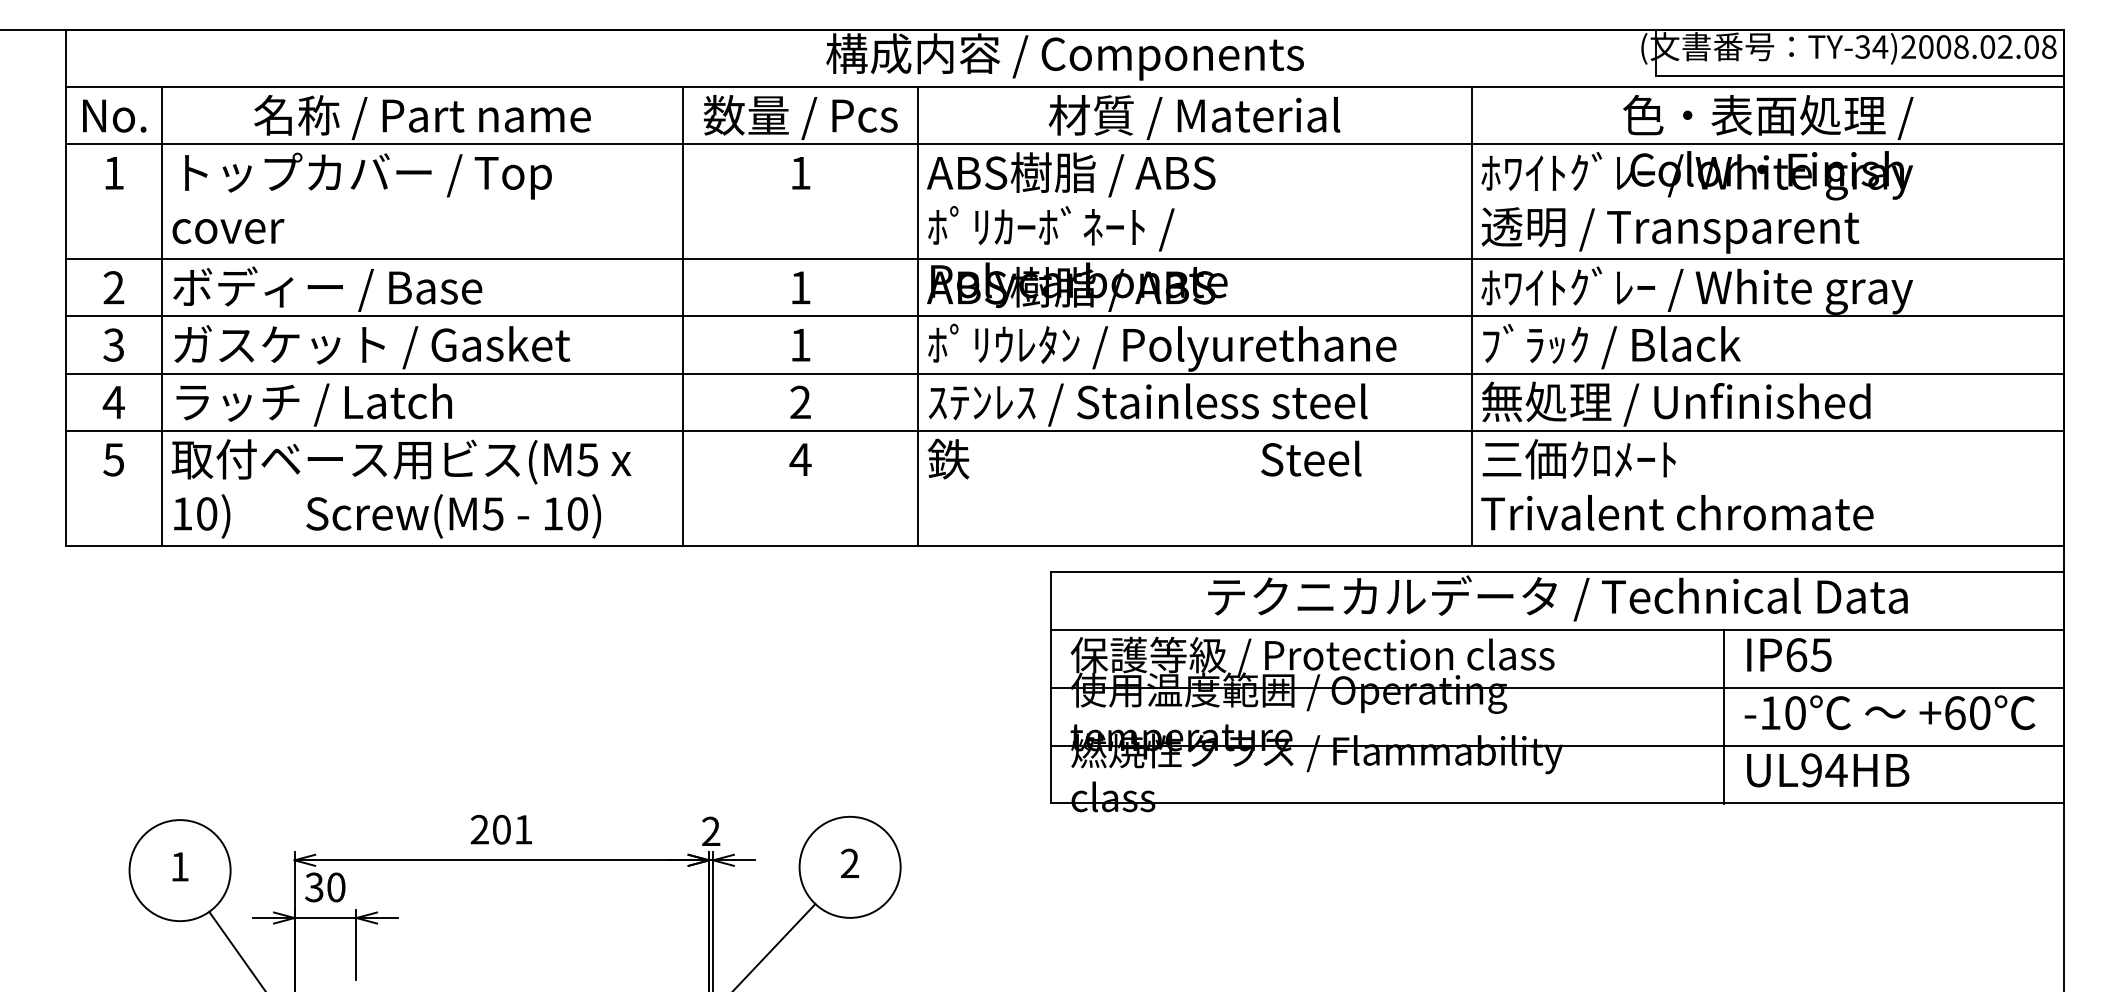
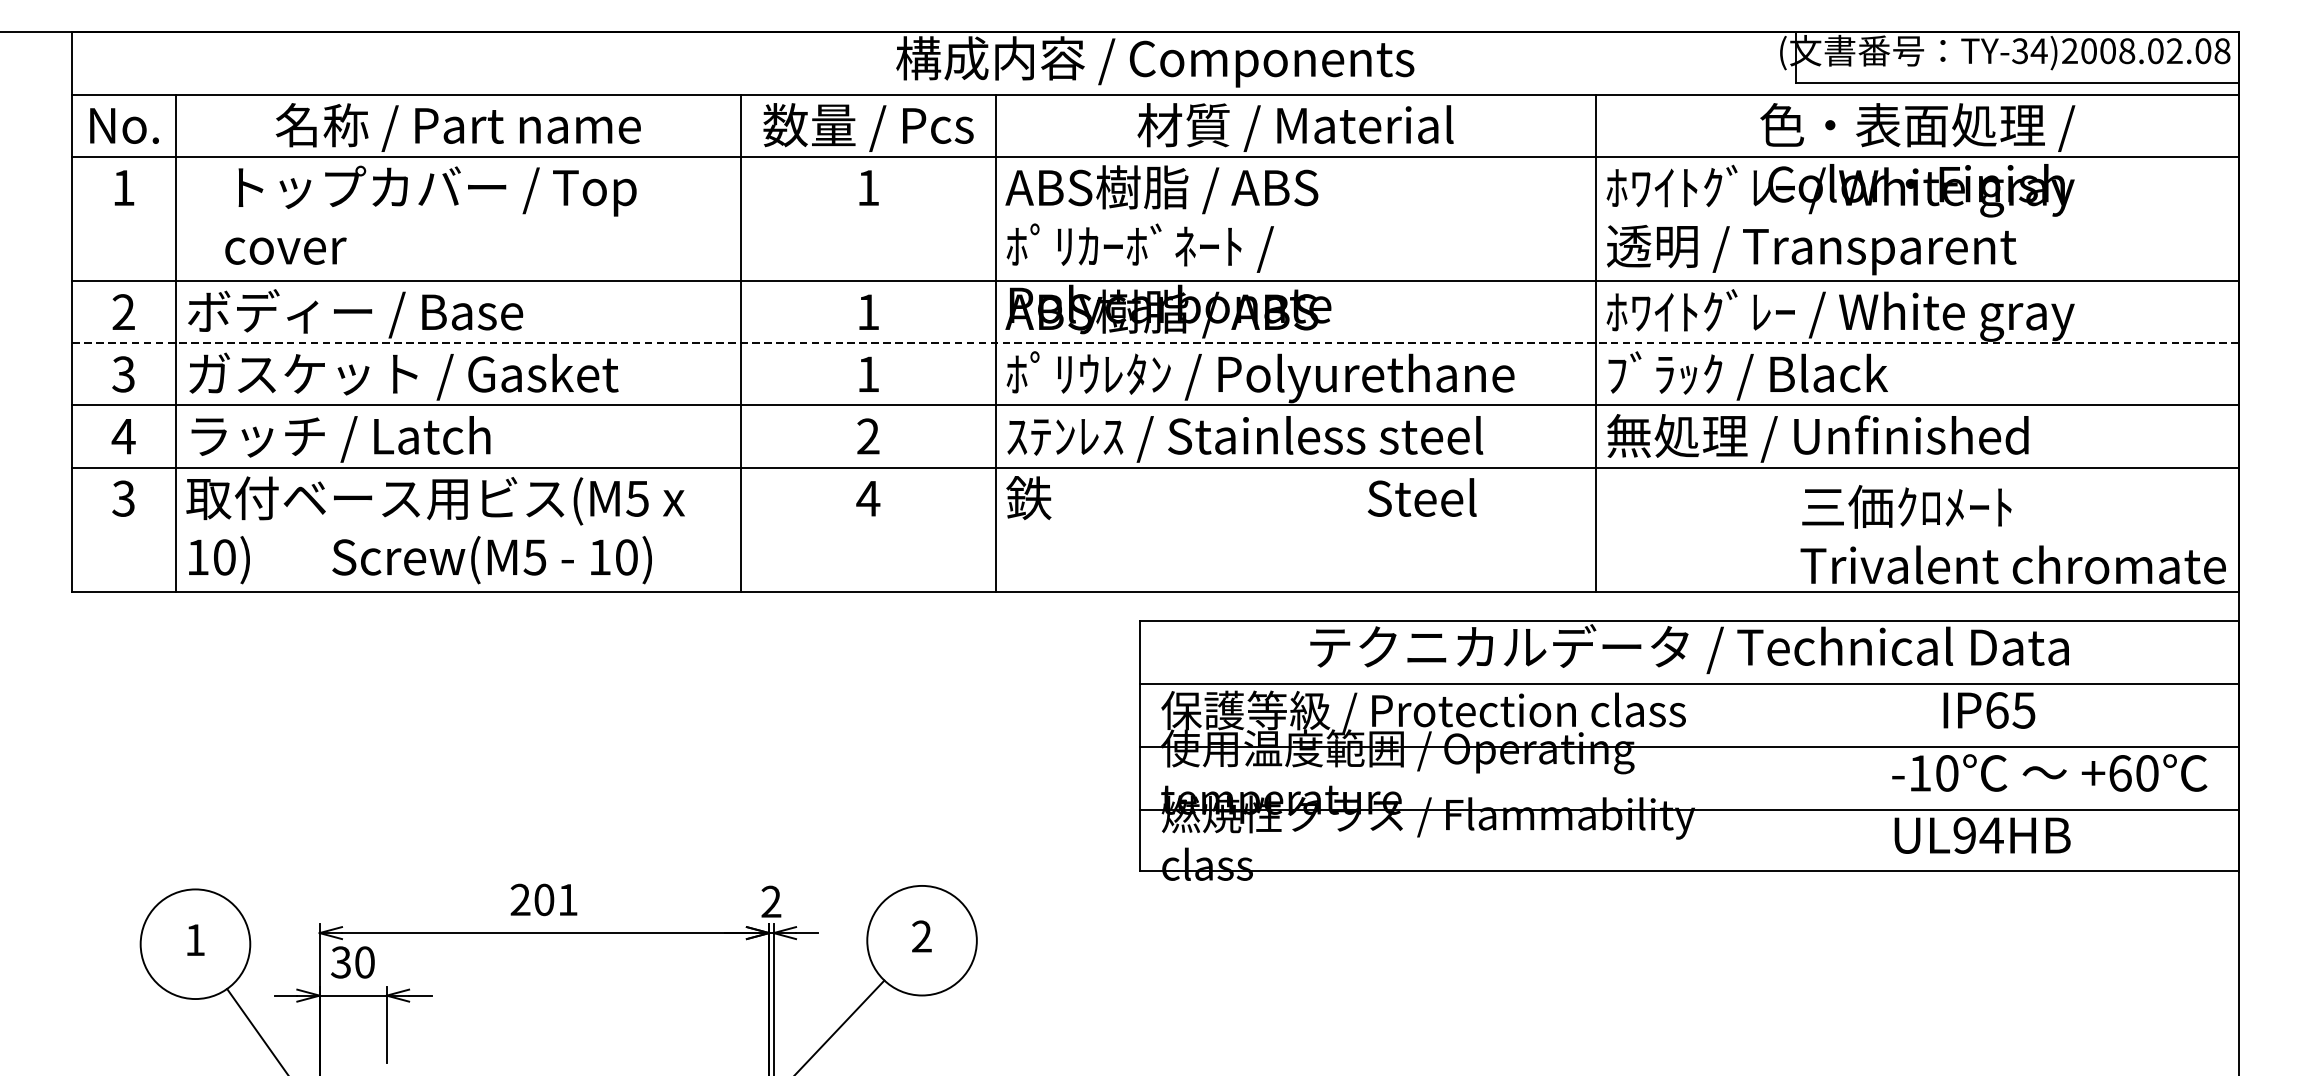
text: (361, 198) -> (430, 215), moved
line: (1065, 316) -> (1155, 343), solid -> dashed
text: (113, 459) -> (123, 498), 5 -> 3
text: (1677, 484) -> (2013, 534), moved
text: (1789, 654) -> (1989, 709), moved
line: (1724, 717) -> (1870, 778), removed

